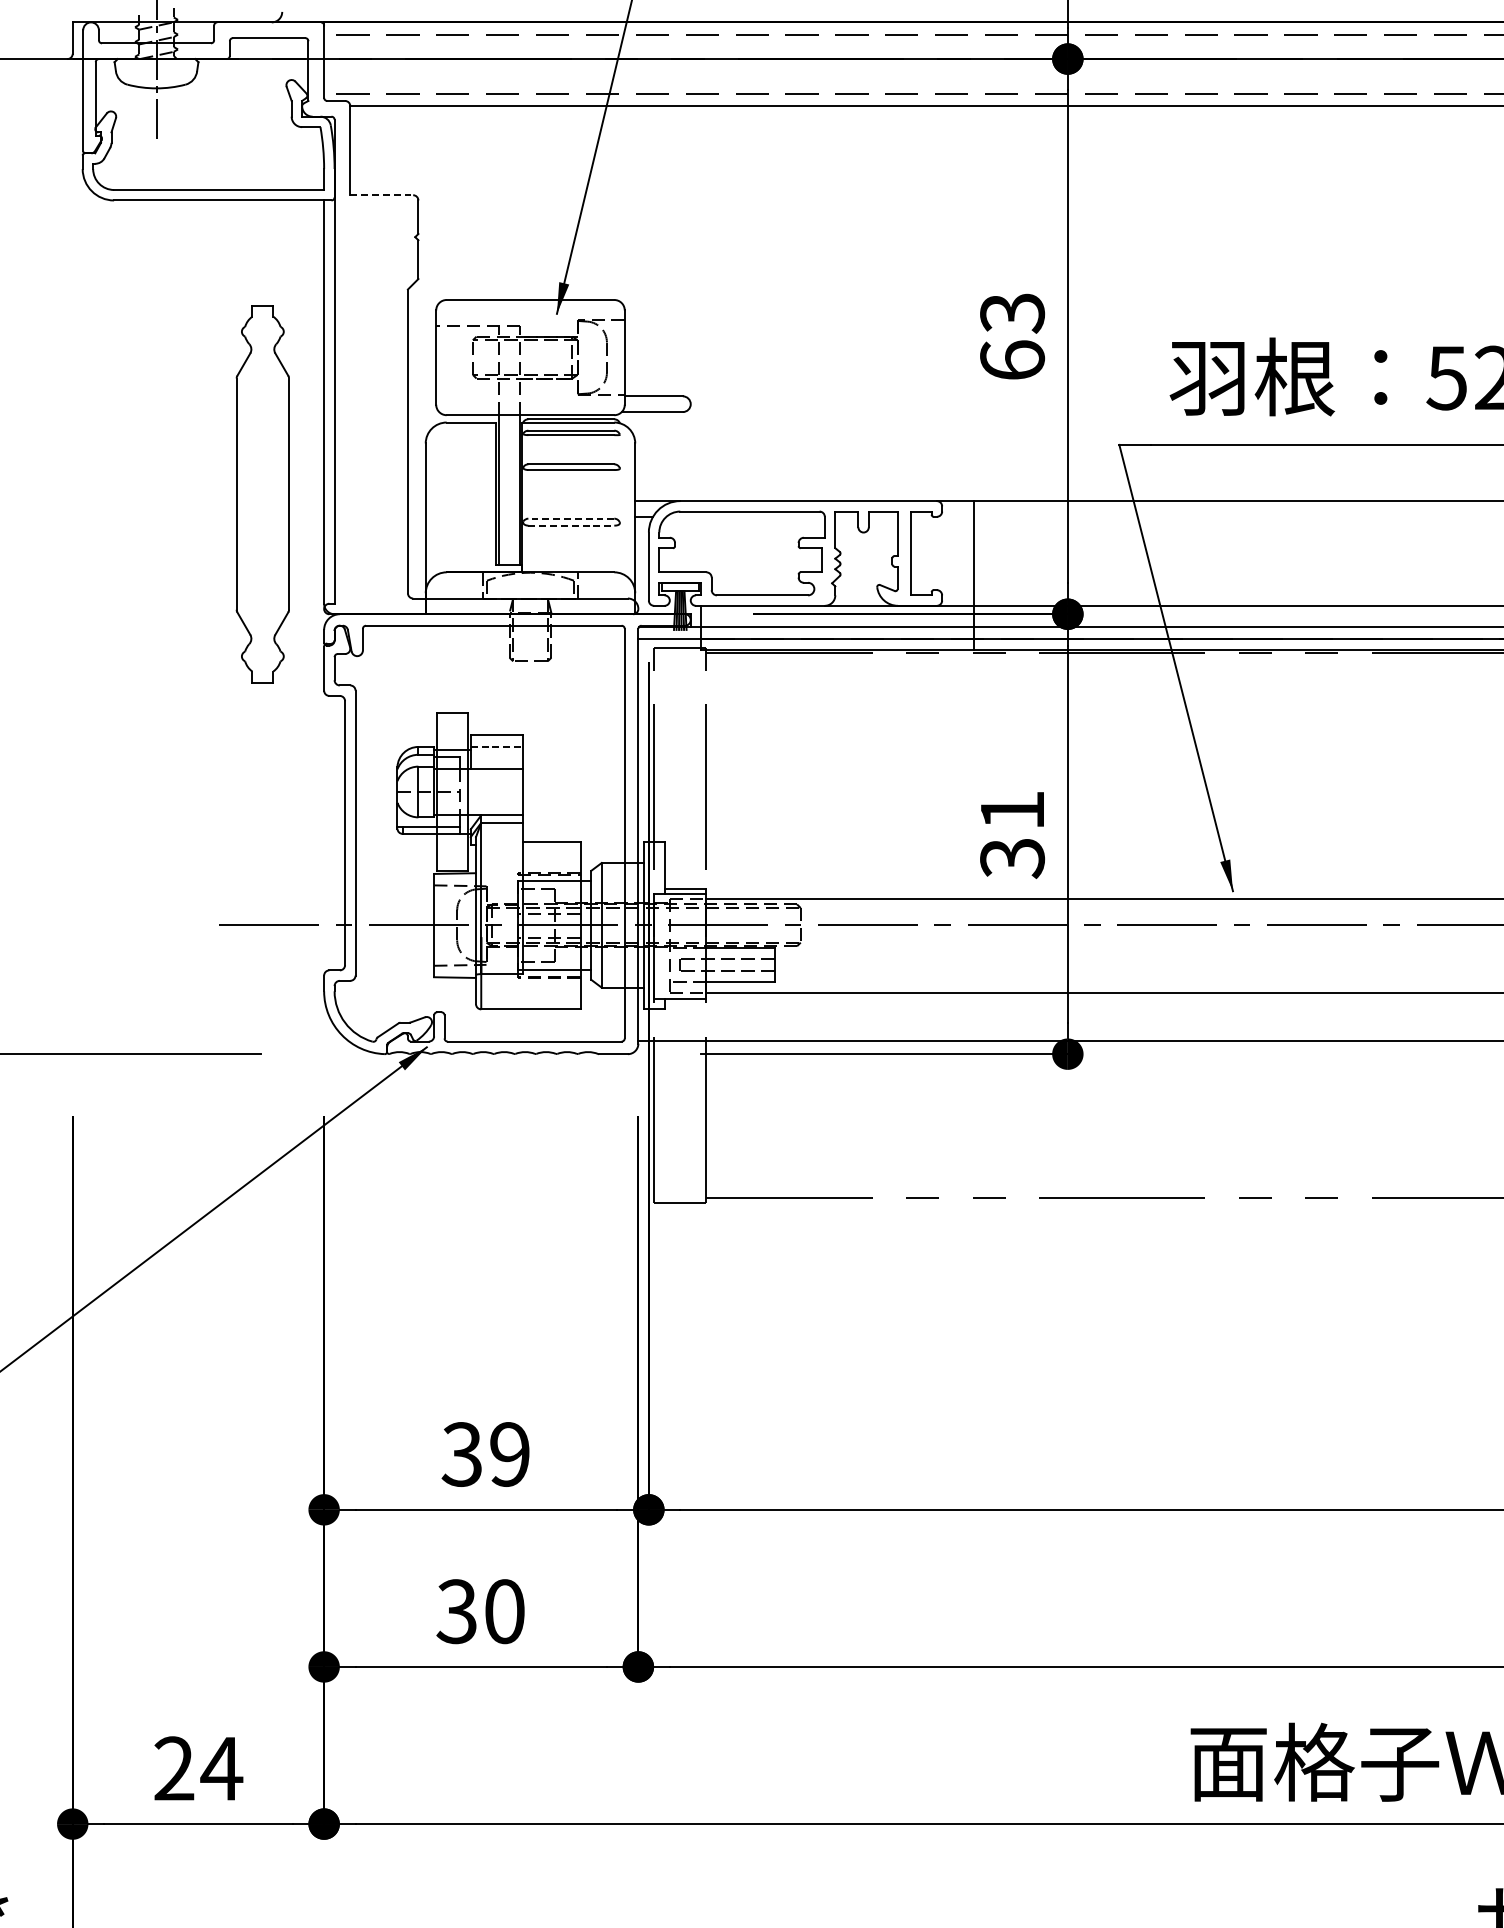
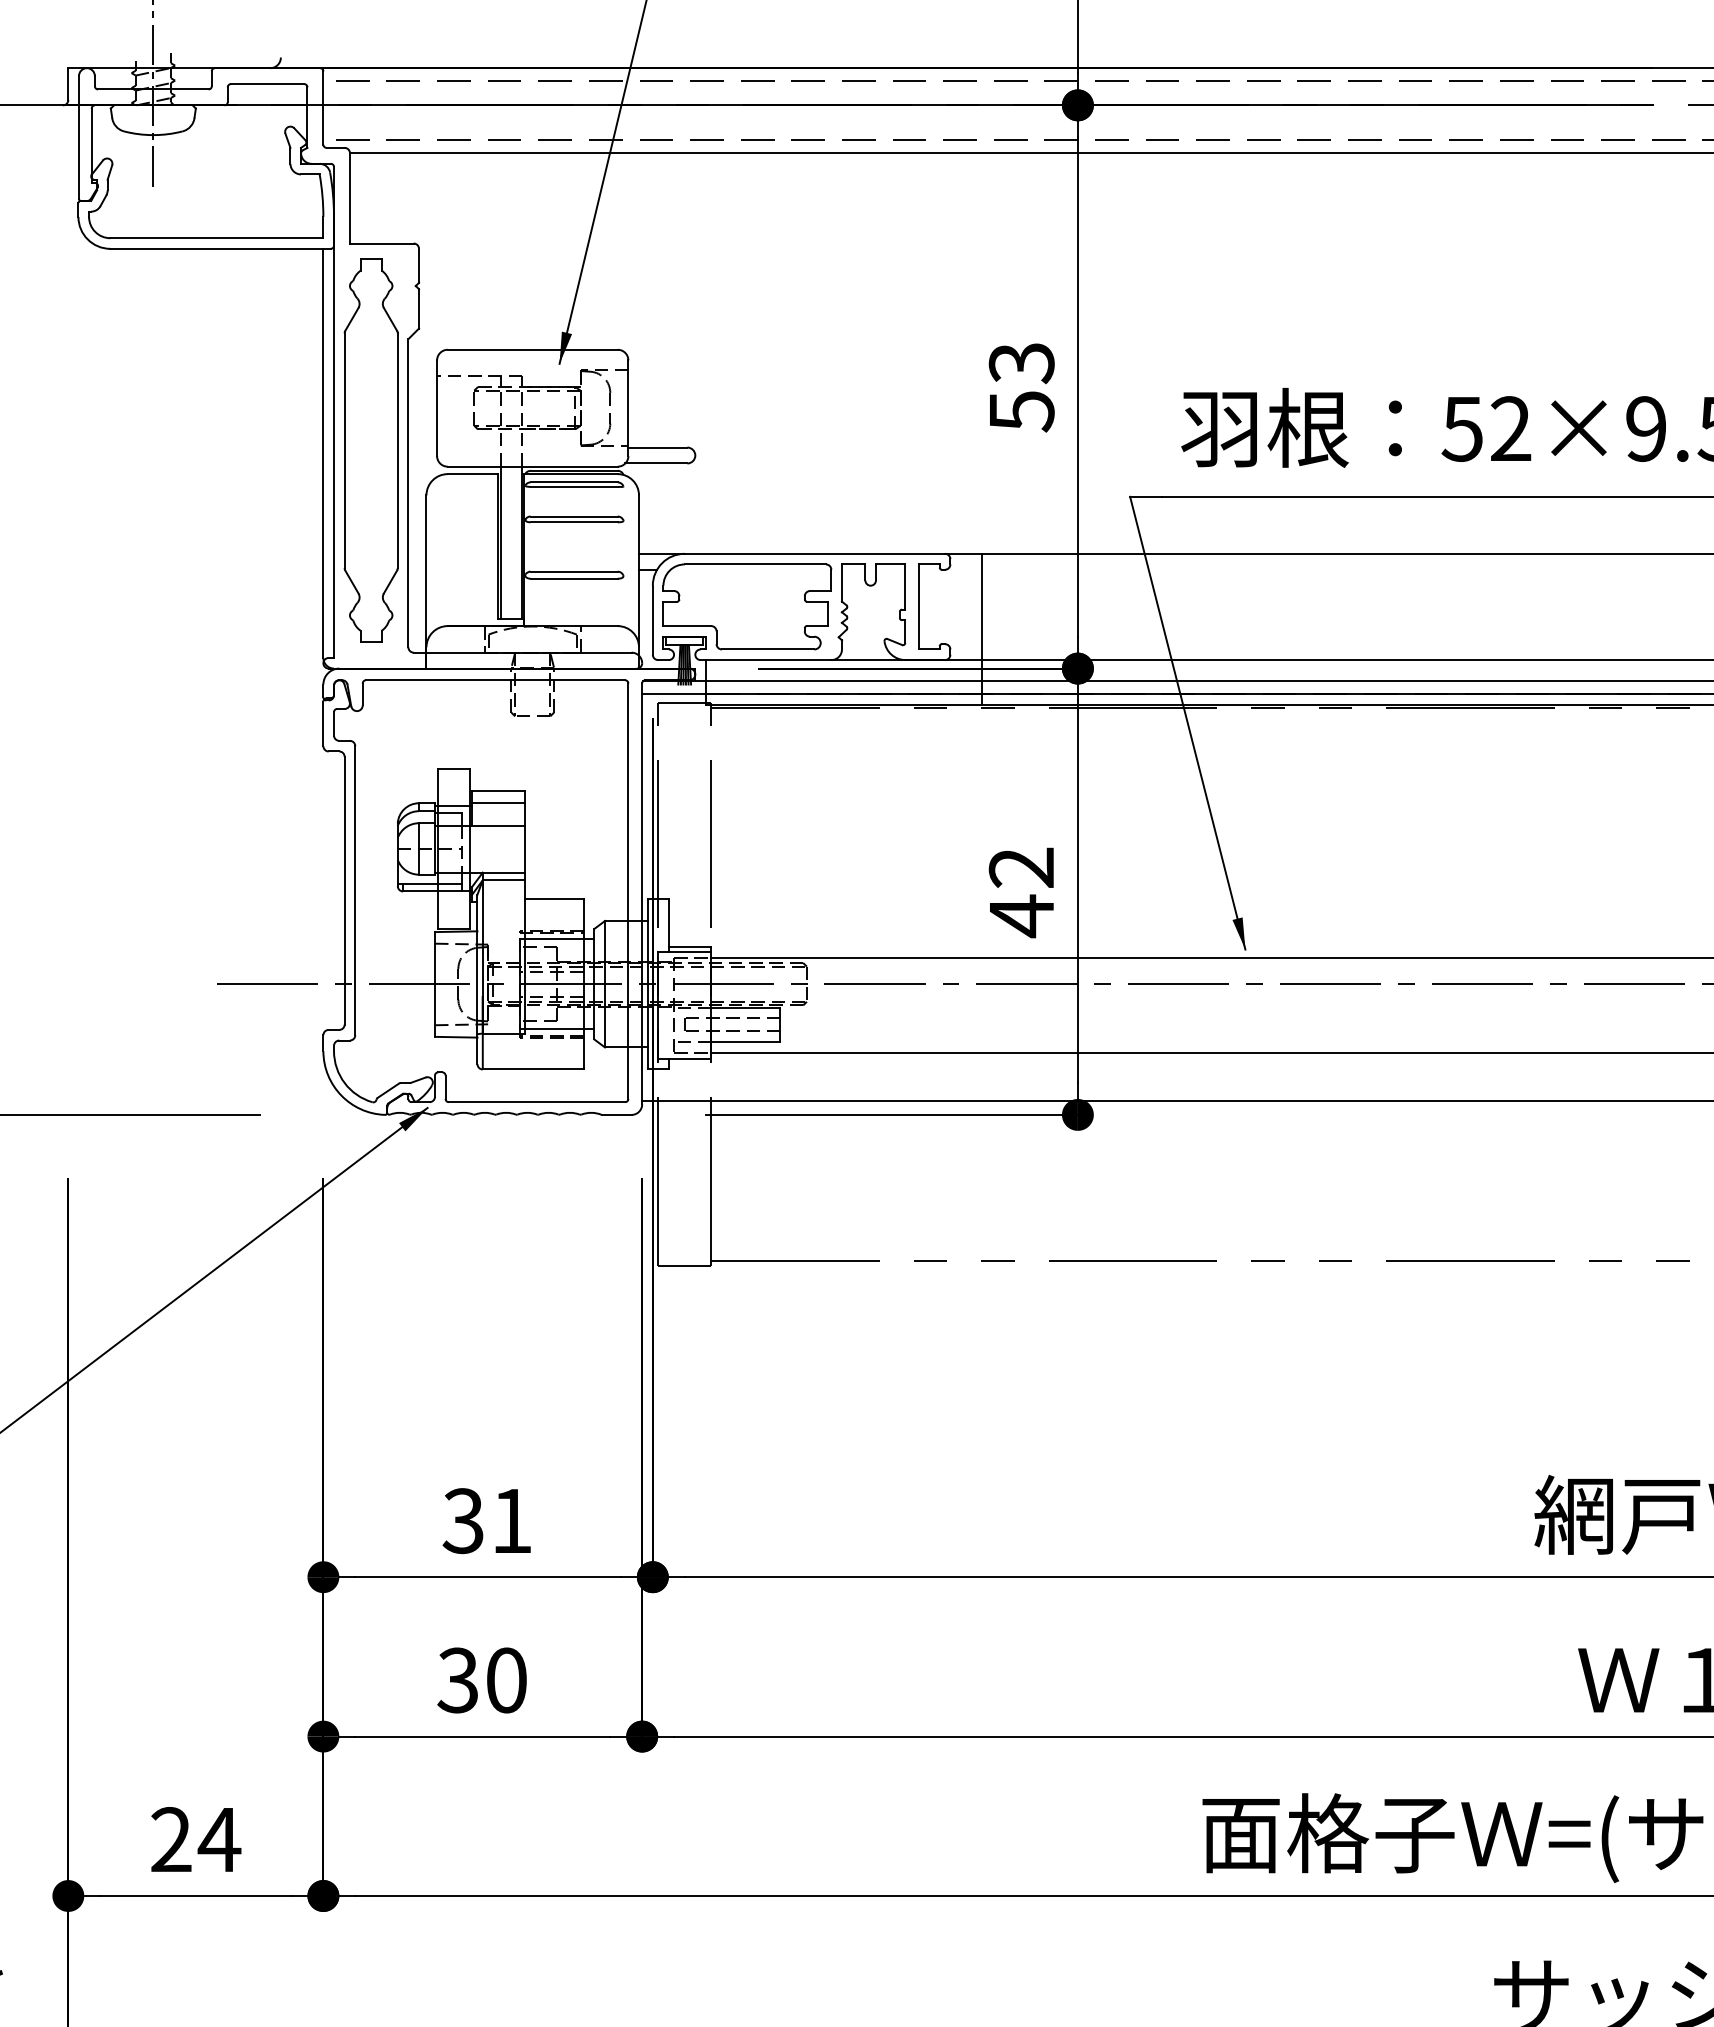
line: (381, 195) -> (381, 243), dashed -> solid
text: (1012, 360) -> (1021, 411), 63 -> 53
part: (262, 493) -> (370, 450), moved
line: (571, 518) -> (574, 571), dashed -> solid
line: (571, 525) -> (574, 578), dashed -> solid
line: (496, 746) -> (498, 802), dashed -> solid
text: (1012, 834) -> (1021, 892), 31 -> 42
text: (509, 1454) -> (511, 1521), 39 -> 31

